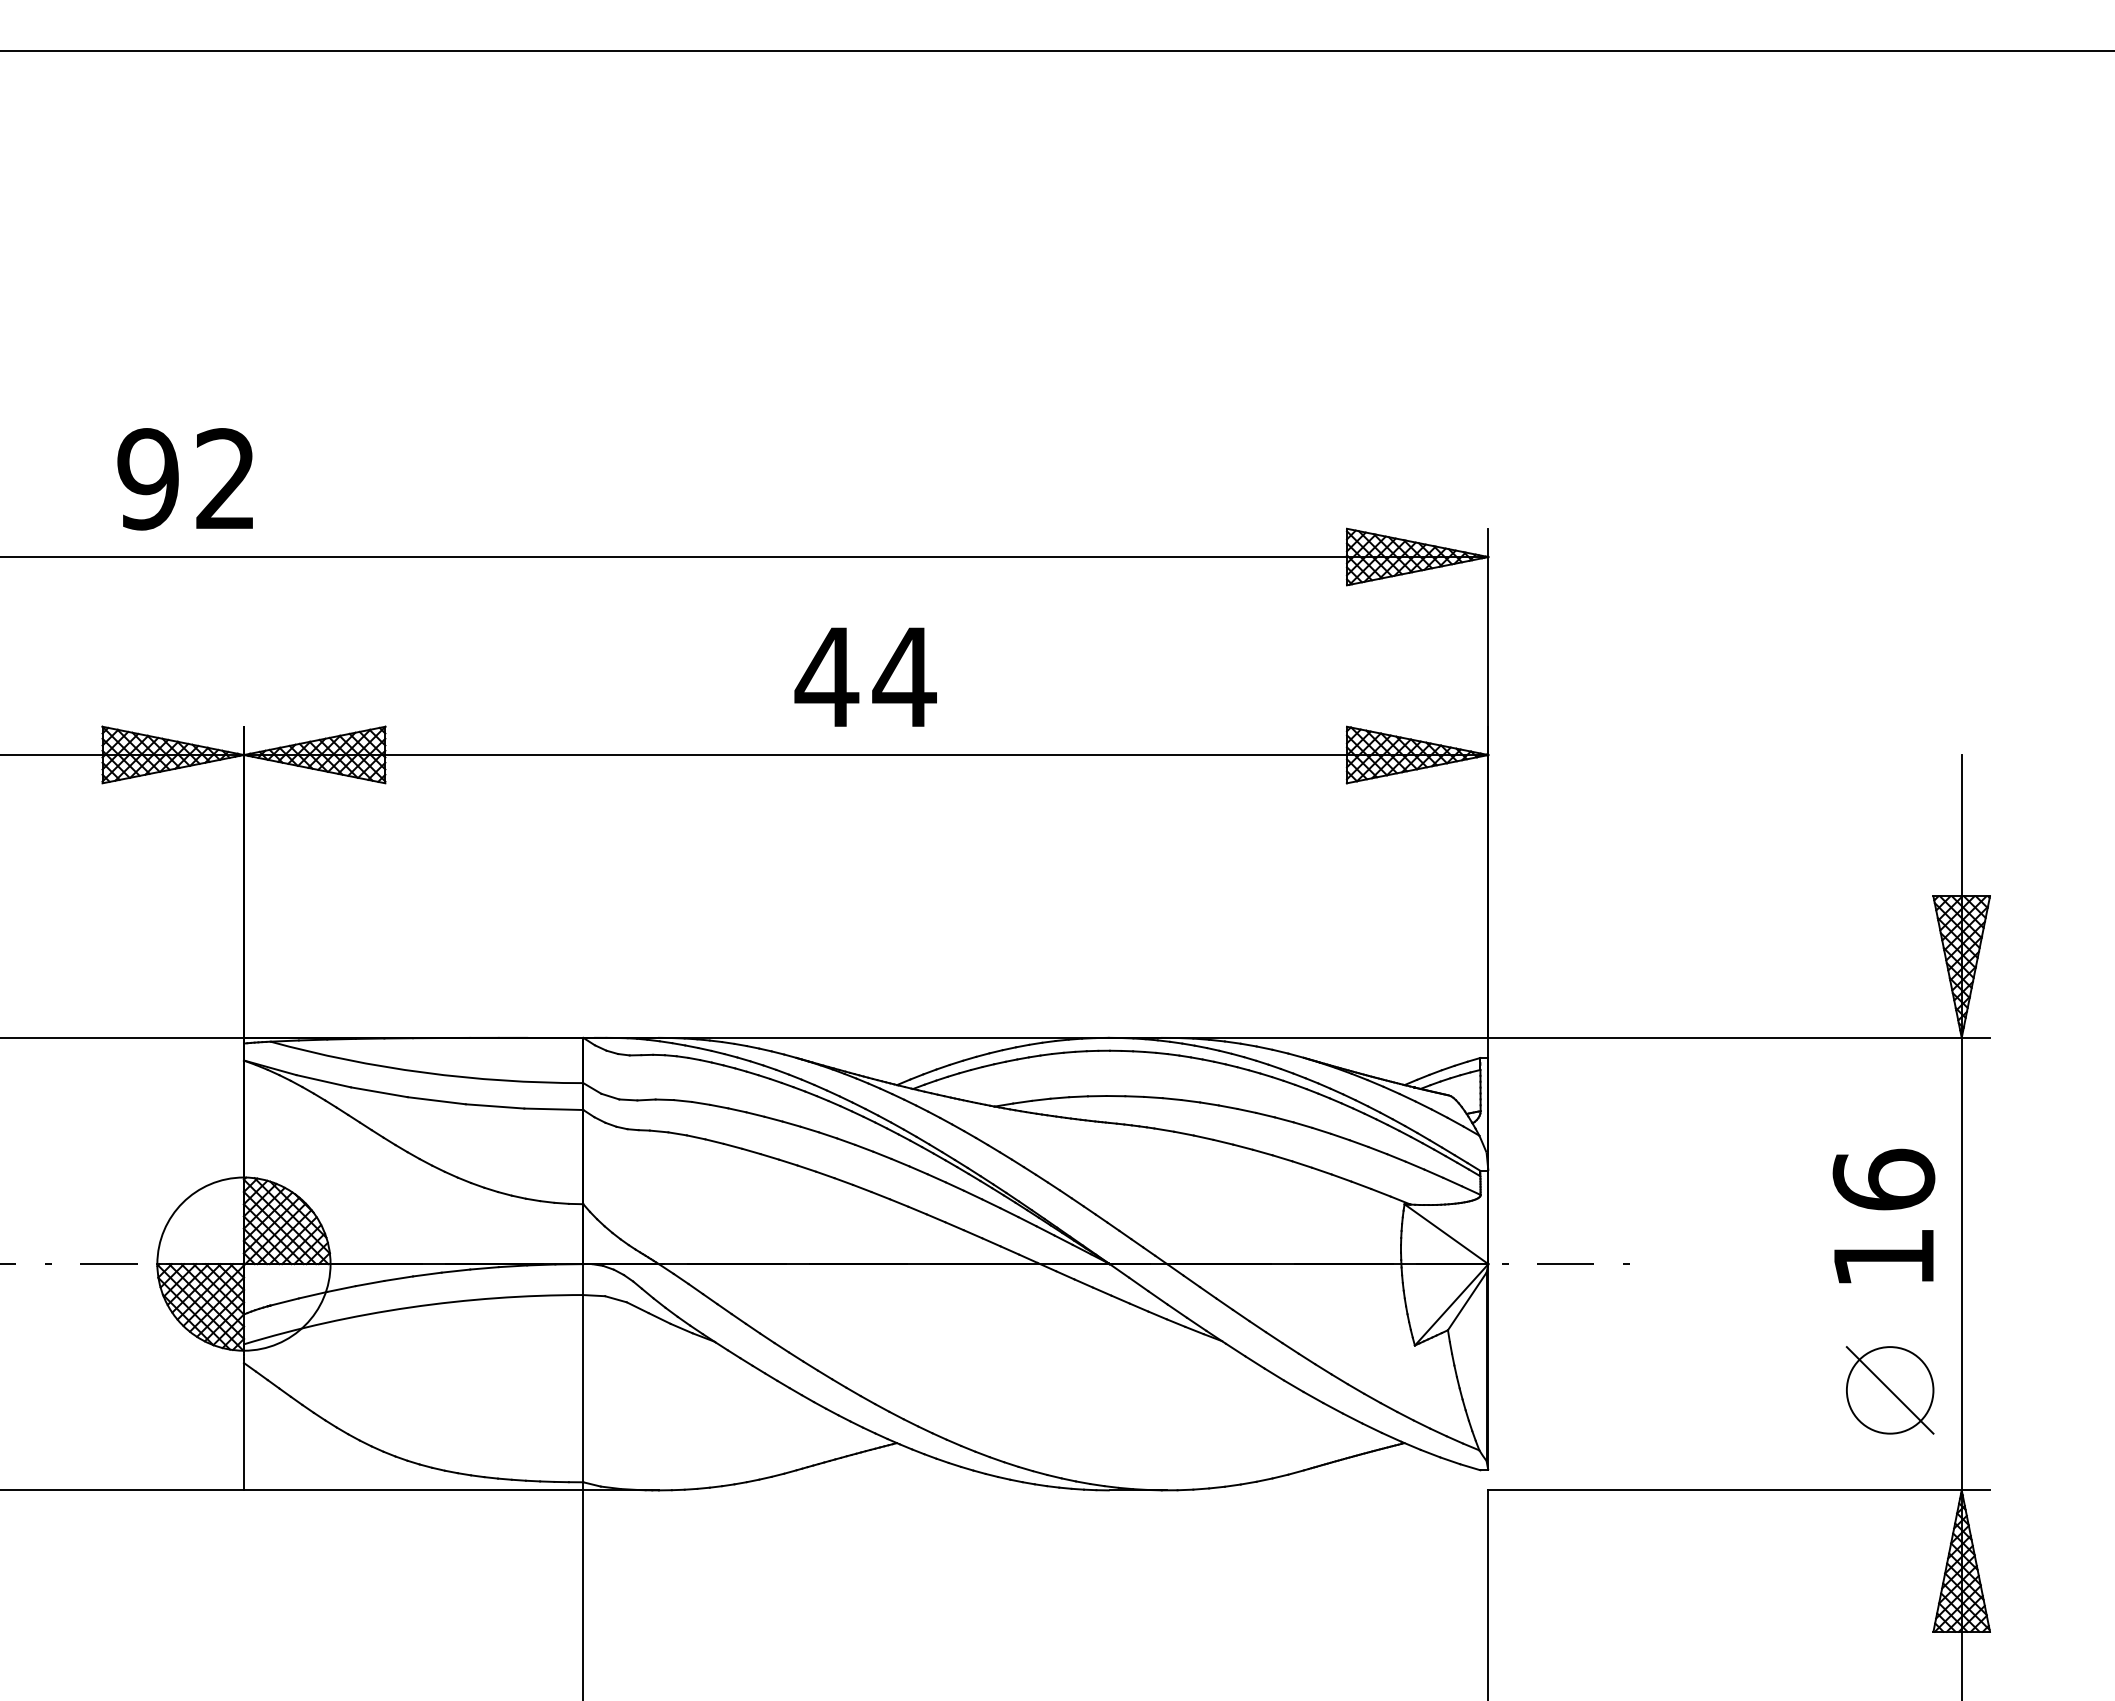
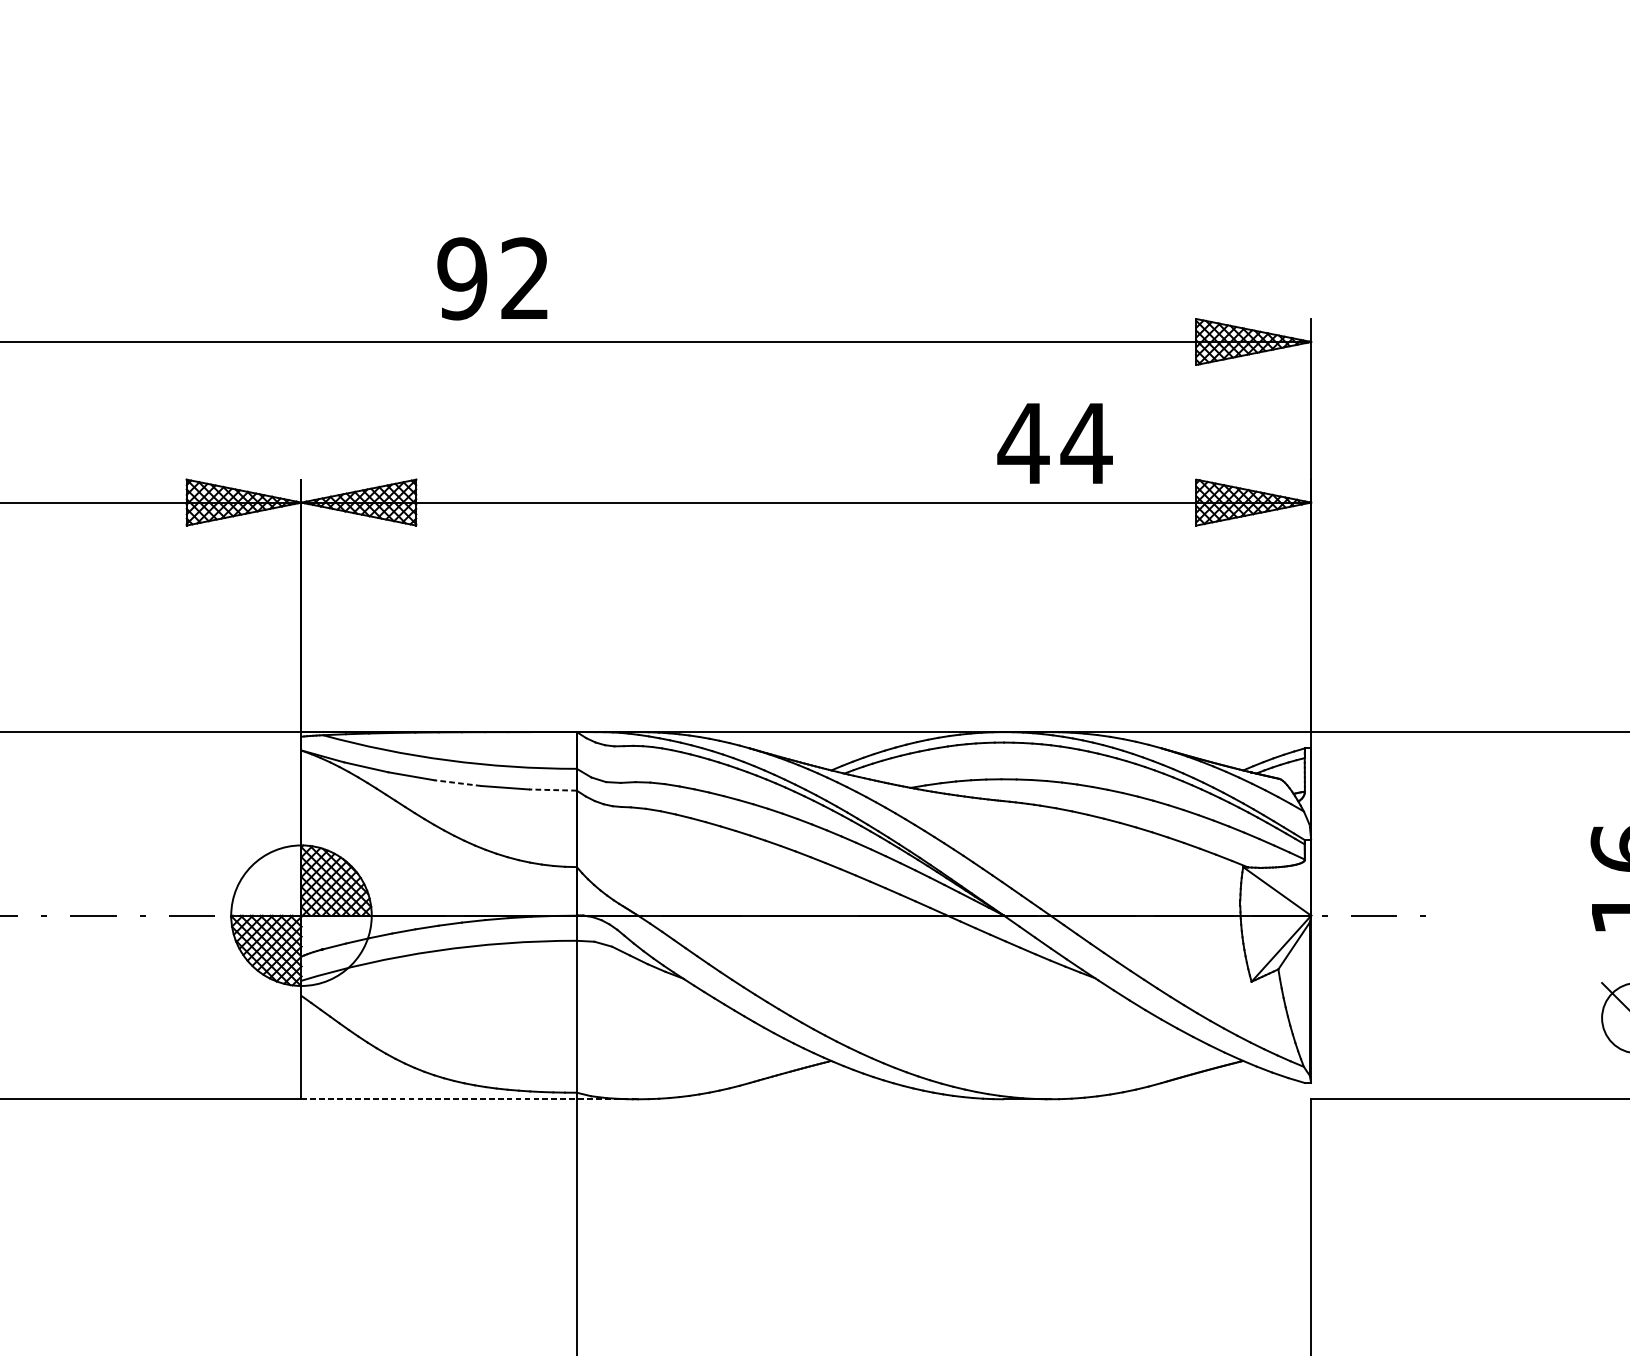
text: (184, 479) -> (491, 279), moved
text: (865, 676) -> (1054, 442), moved
line: (436, 1100) -> (457, 782), solid -> dashed
line: (553, 1109) -> (552, 790), solid -> dashed
line: (451, 1490) -> (469, 1099), solid -> dashed

